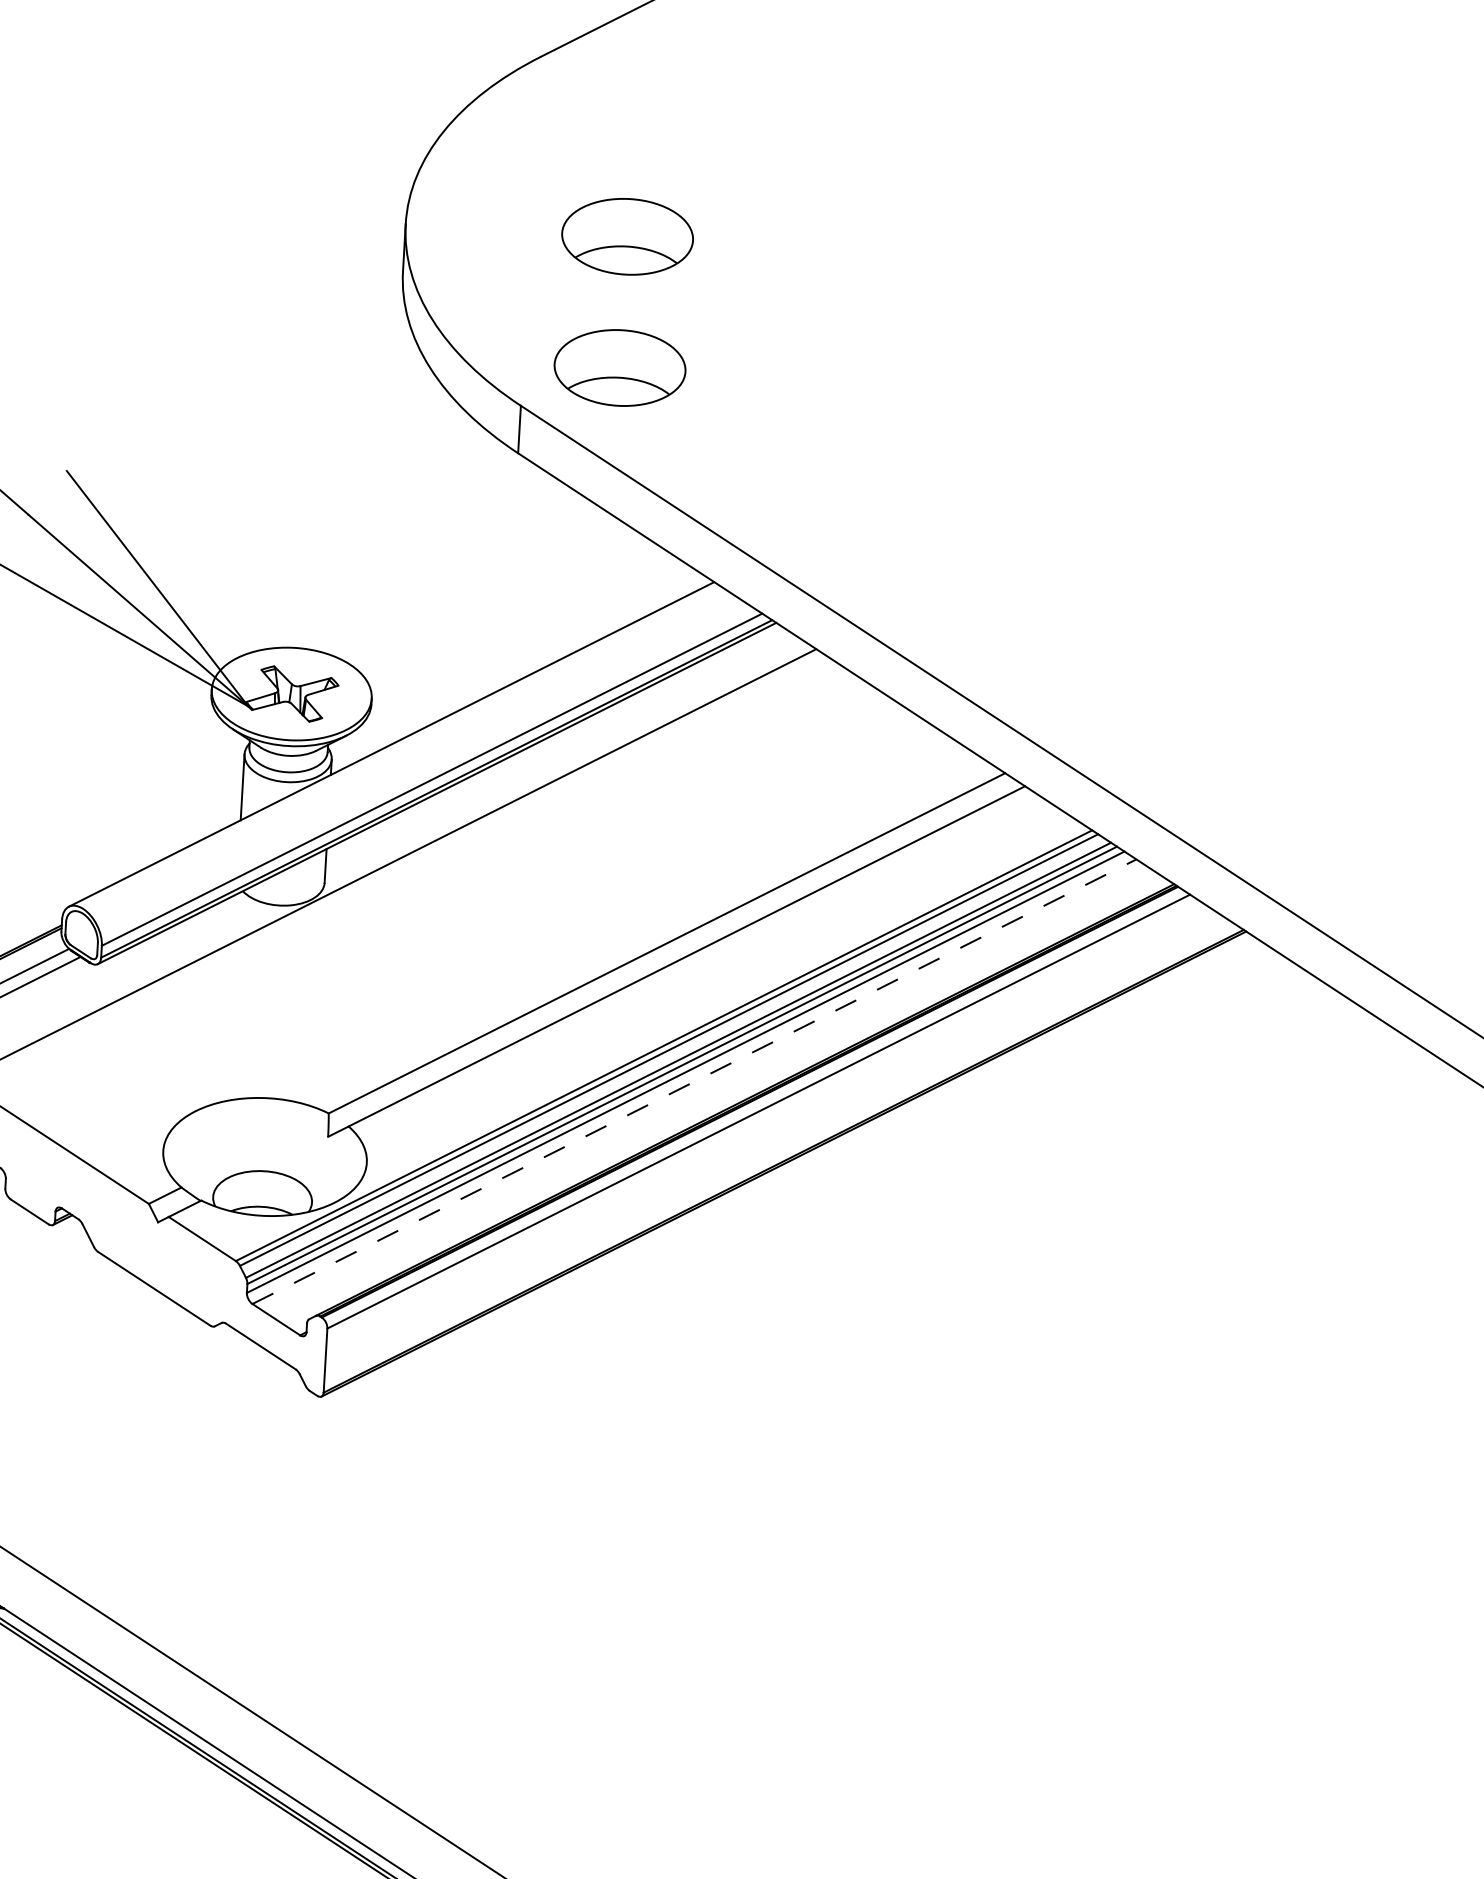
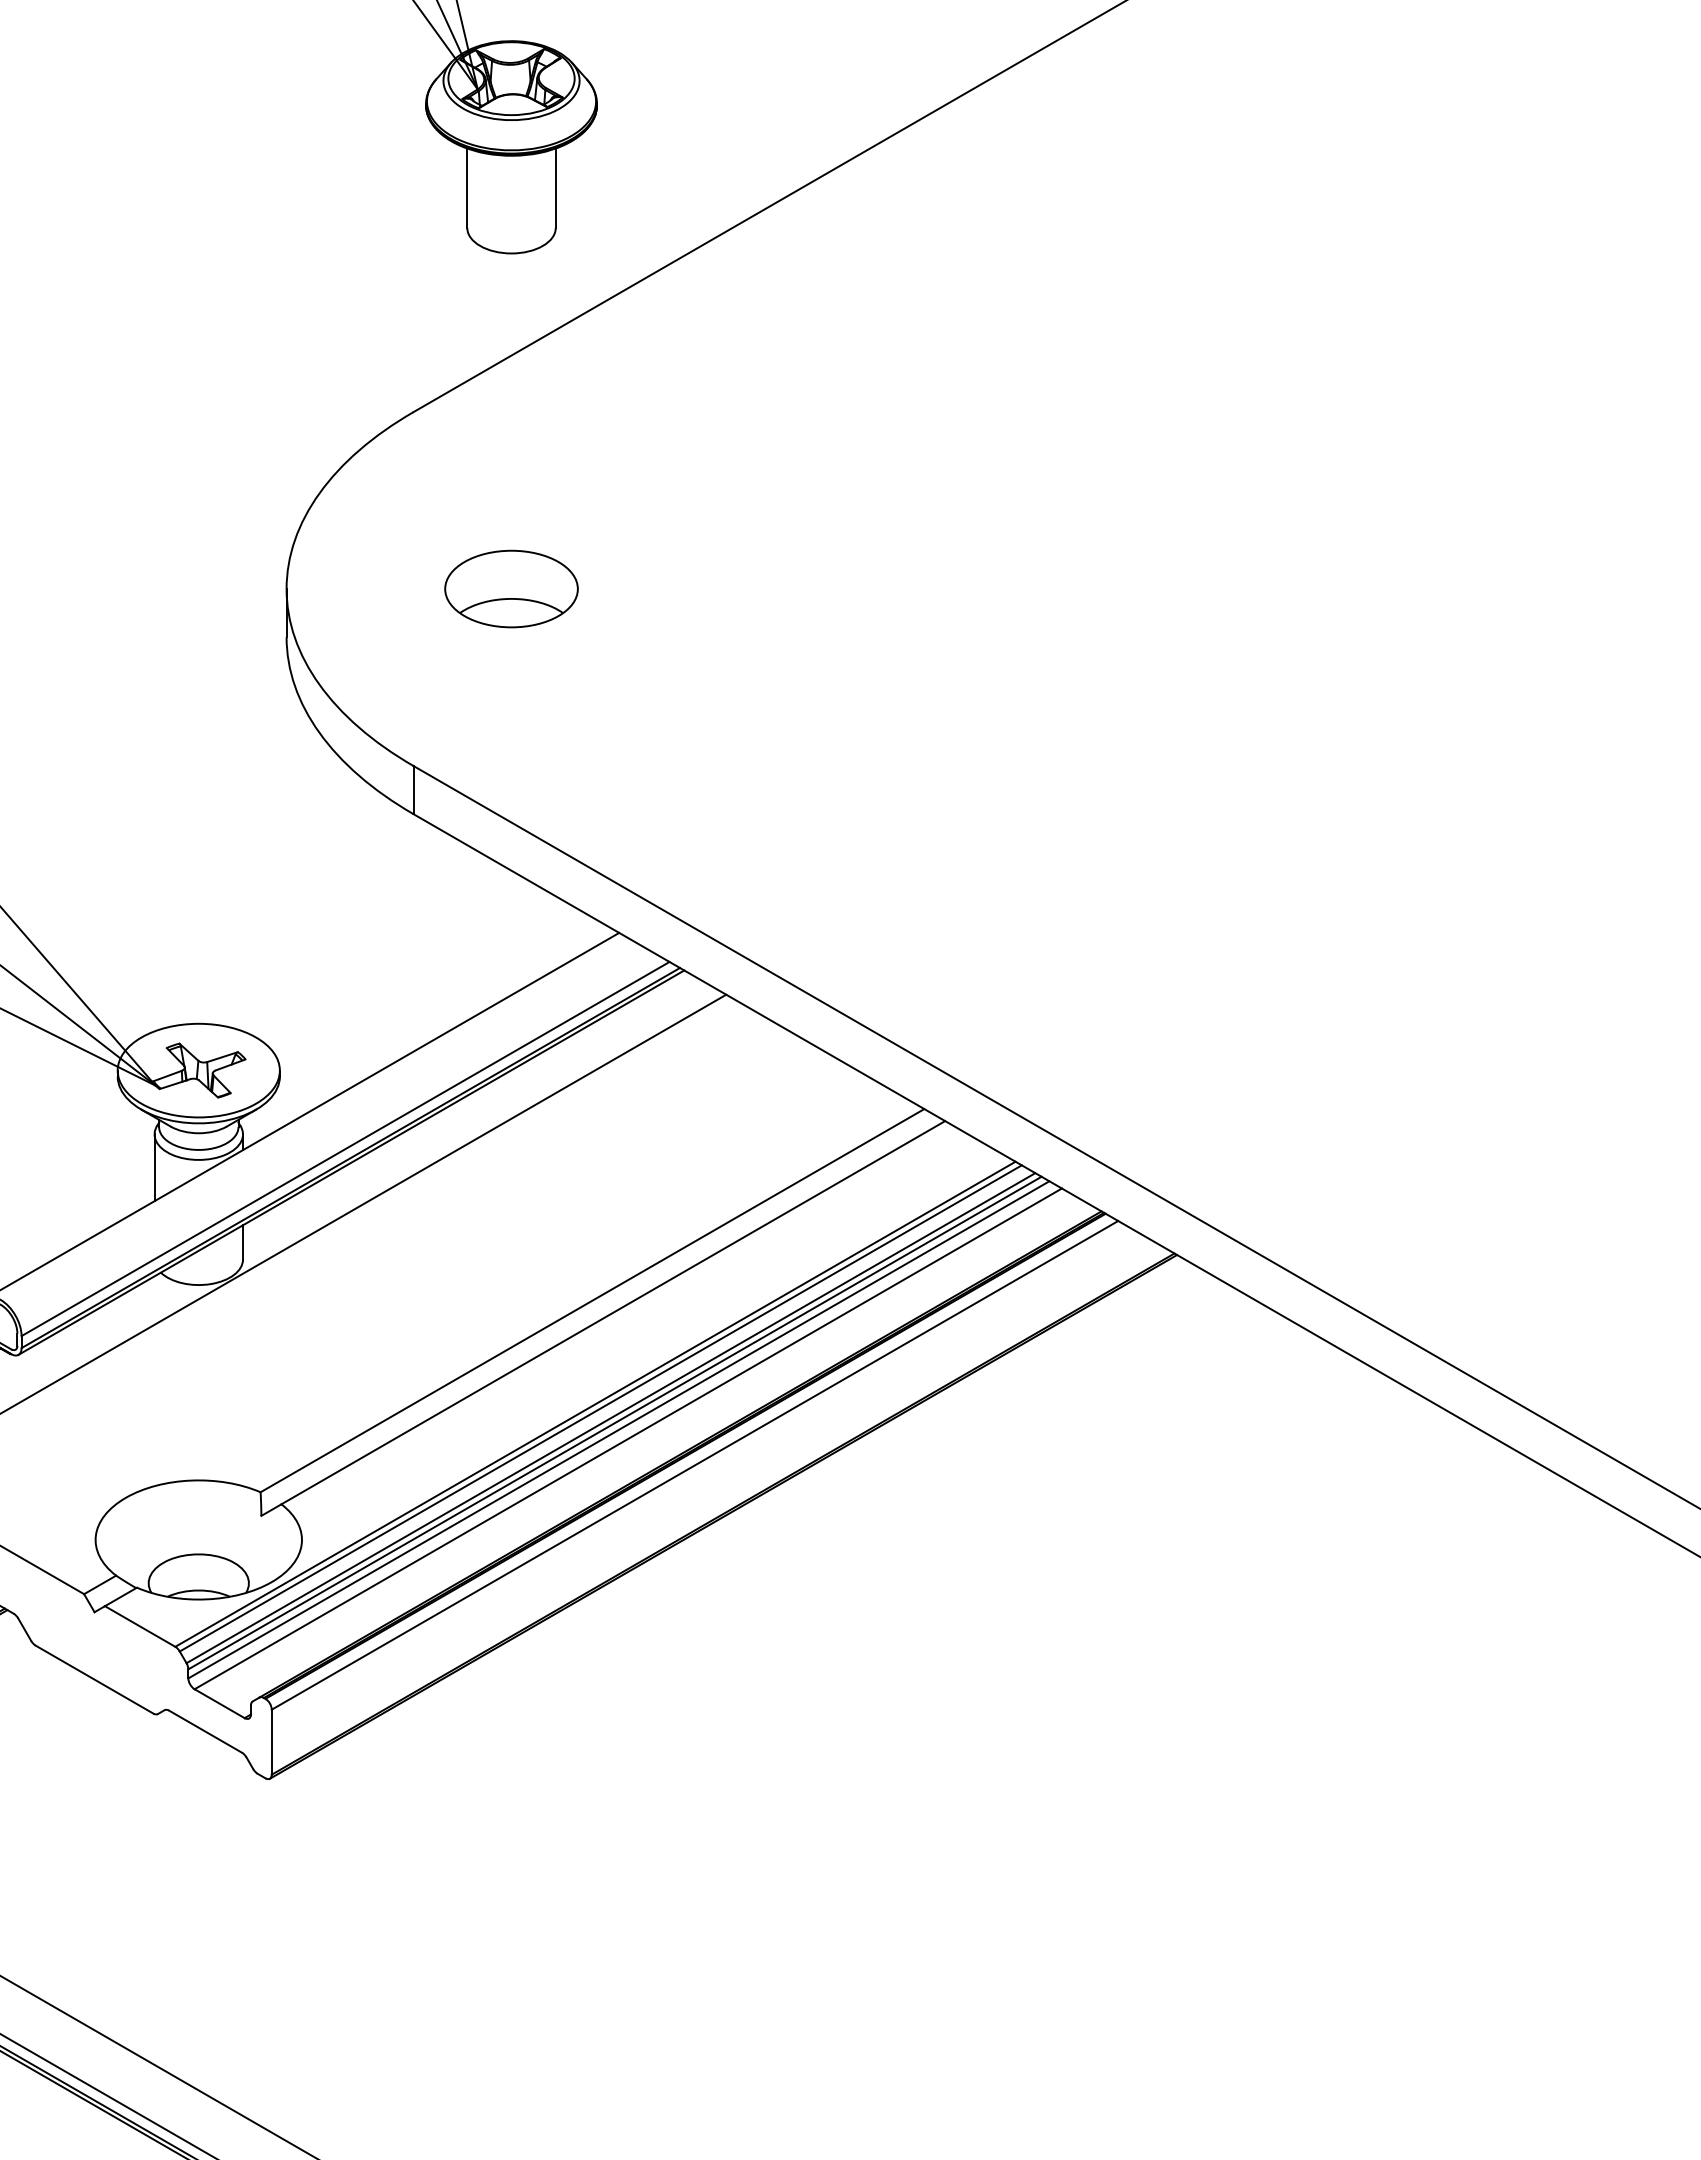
part: (620, 367) -> (511, 721), removed
line: (694, 1081) -> (628, 1438), dashed -> solid

